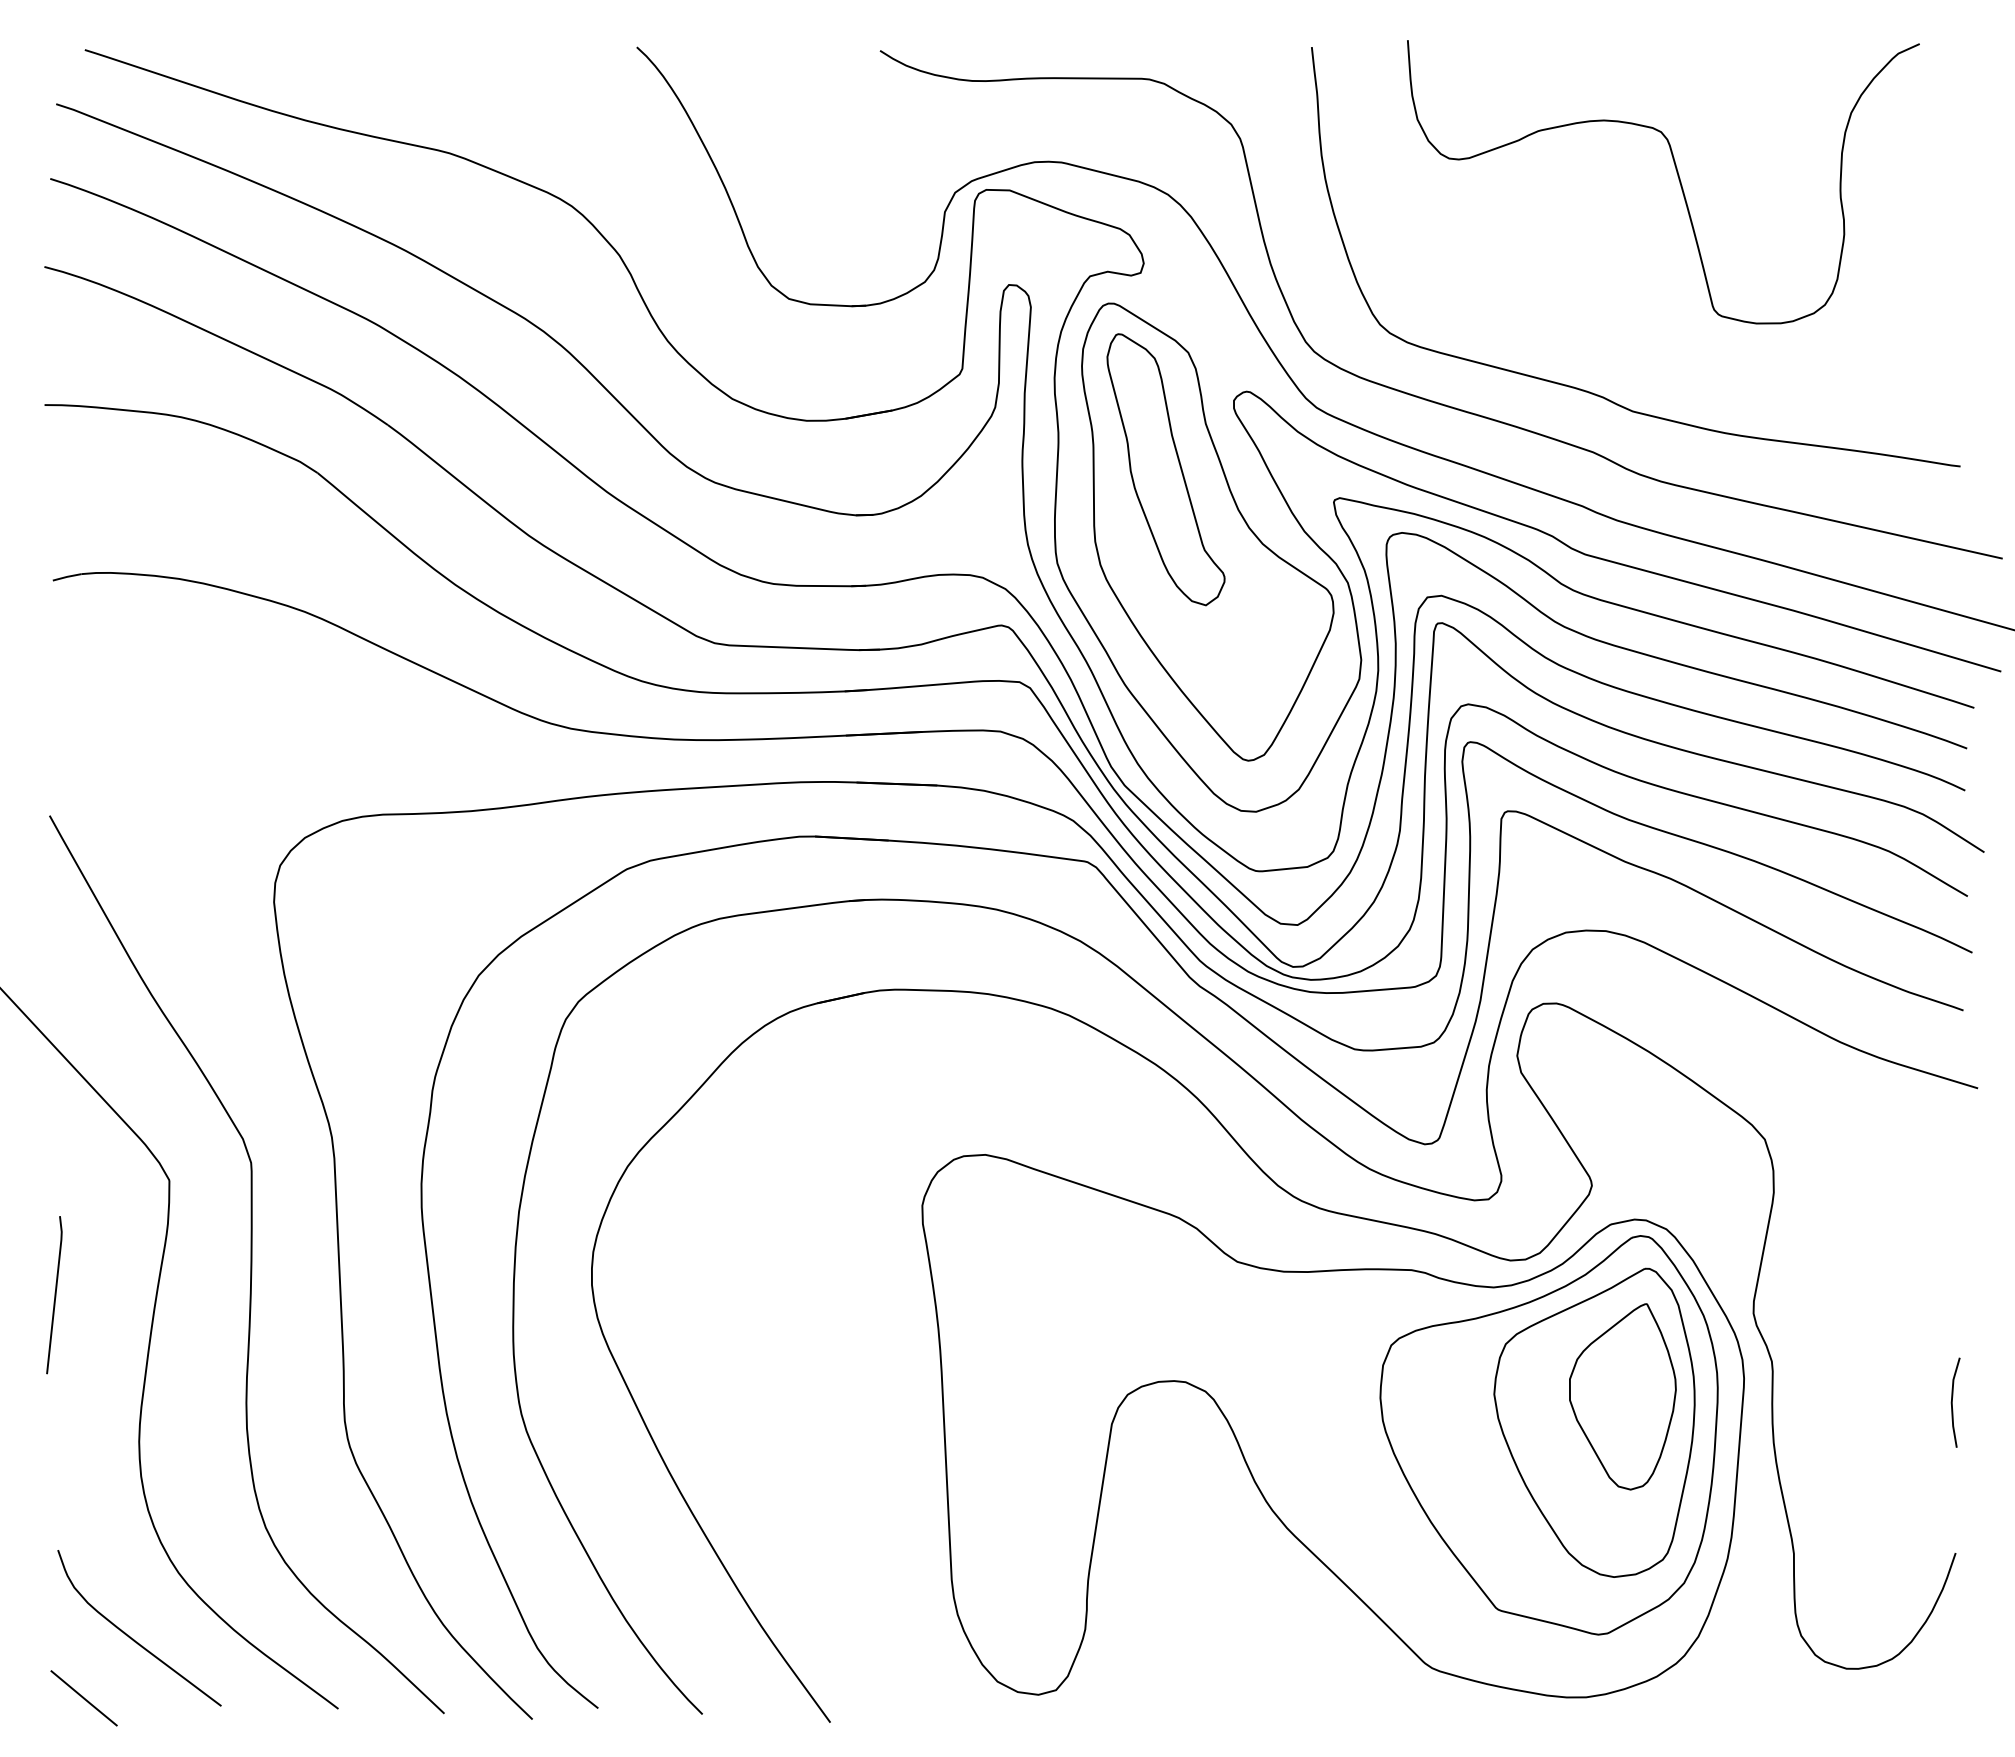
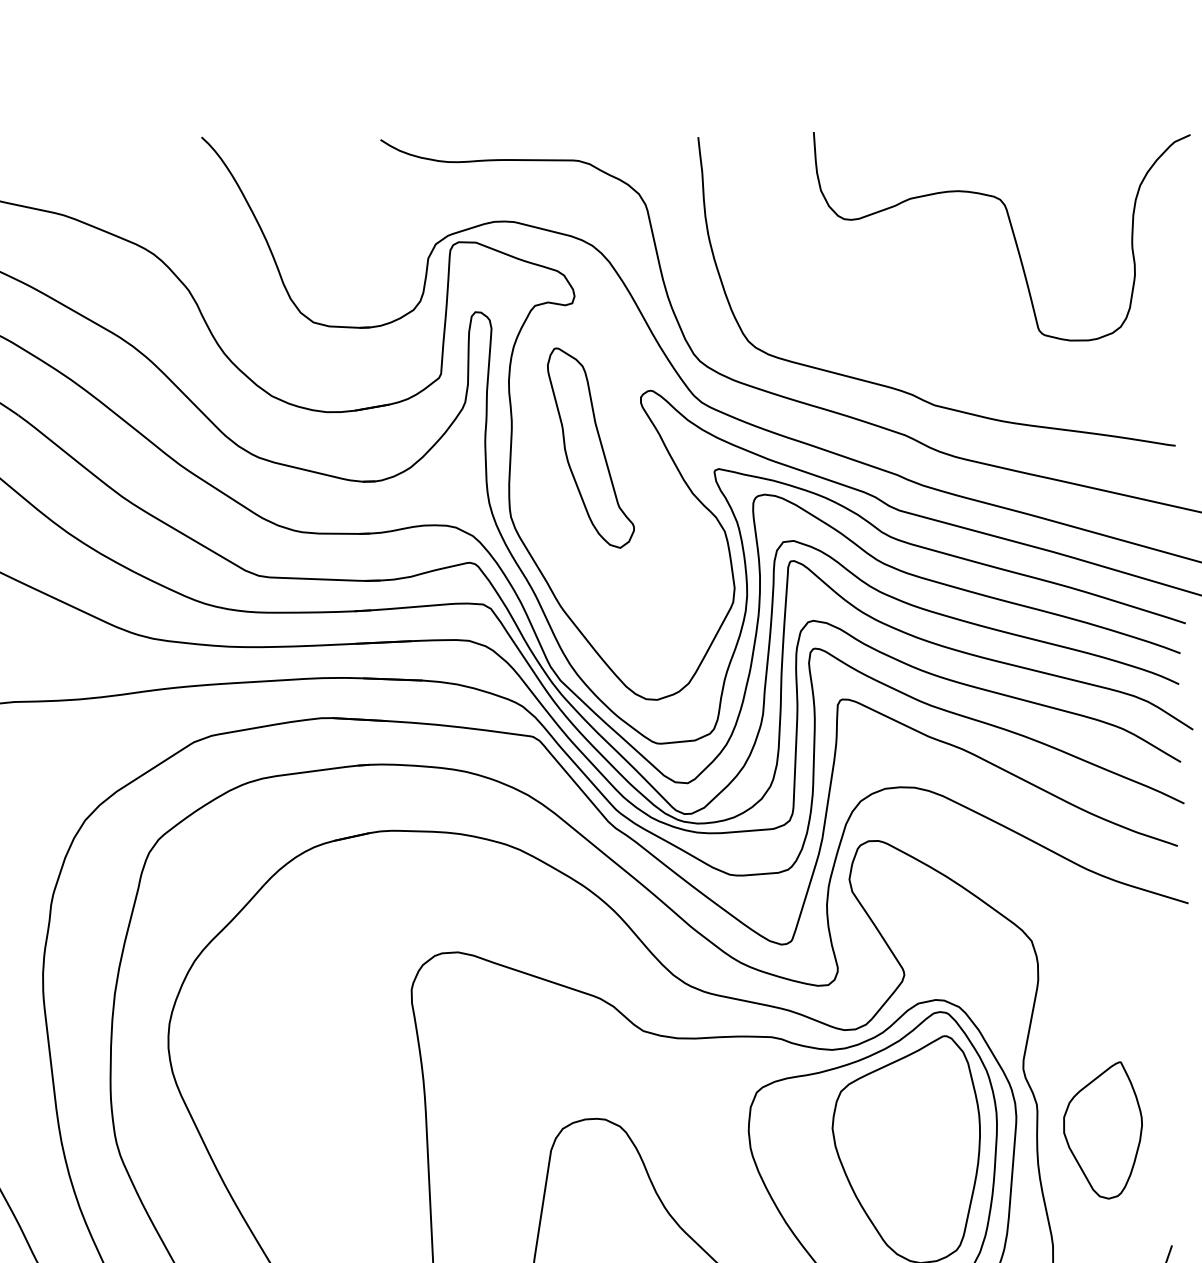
curve: (1677, 176) -> (1012, 232), moved
part: (1207, 531) -> (621, 493), removed
part: (1622, 1396) -> (1102, 1130), moved
line: (1952, 1402) -> (1169, 1134), removed

